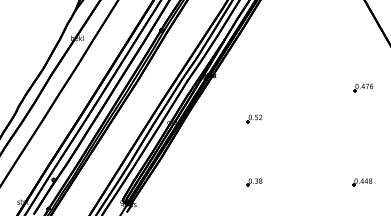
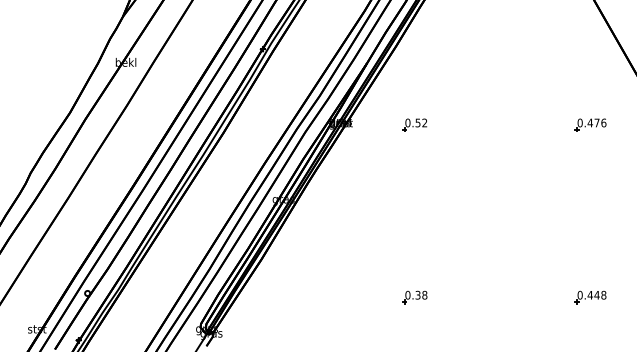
part: (363, 87) -> (590, 124), moved
part: (253, 118) -> (413, 124), moved

